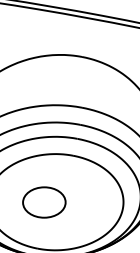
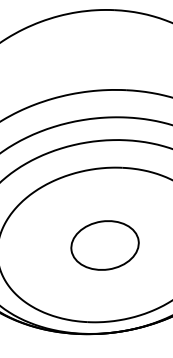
part: (44, 202) -> (105, 245), moved

